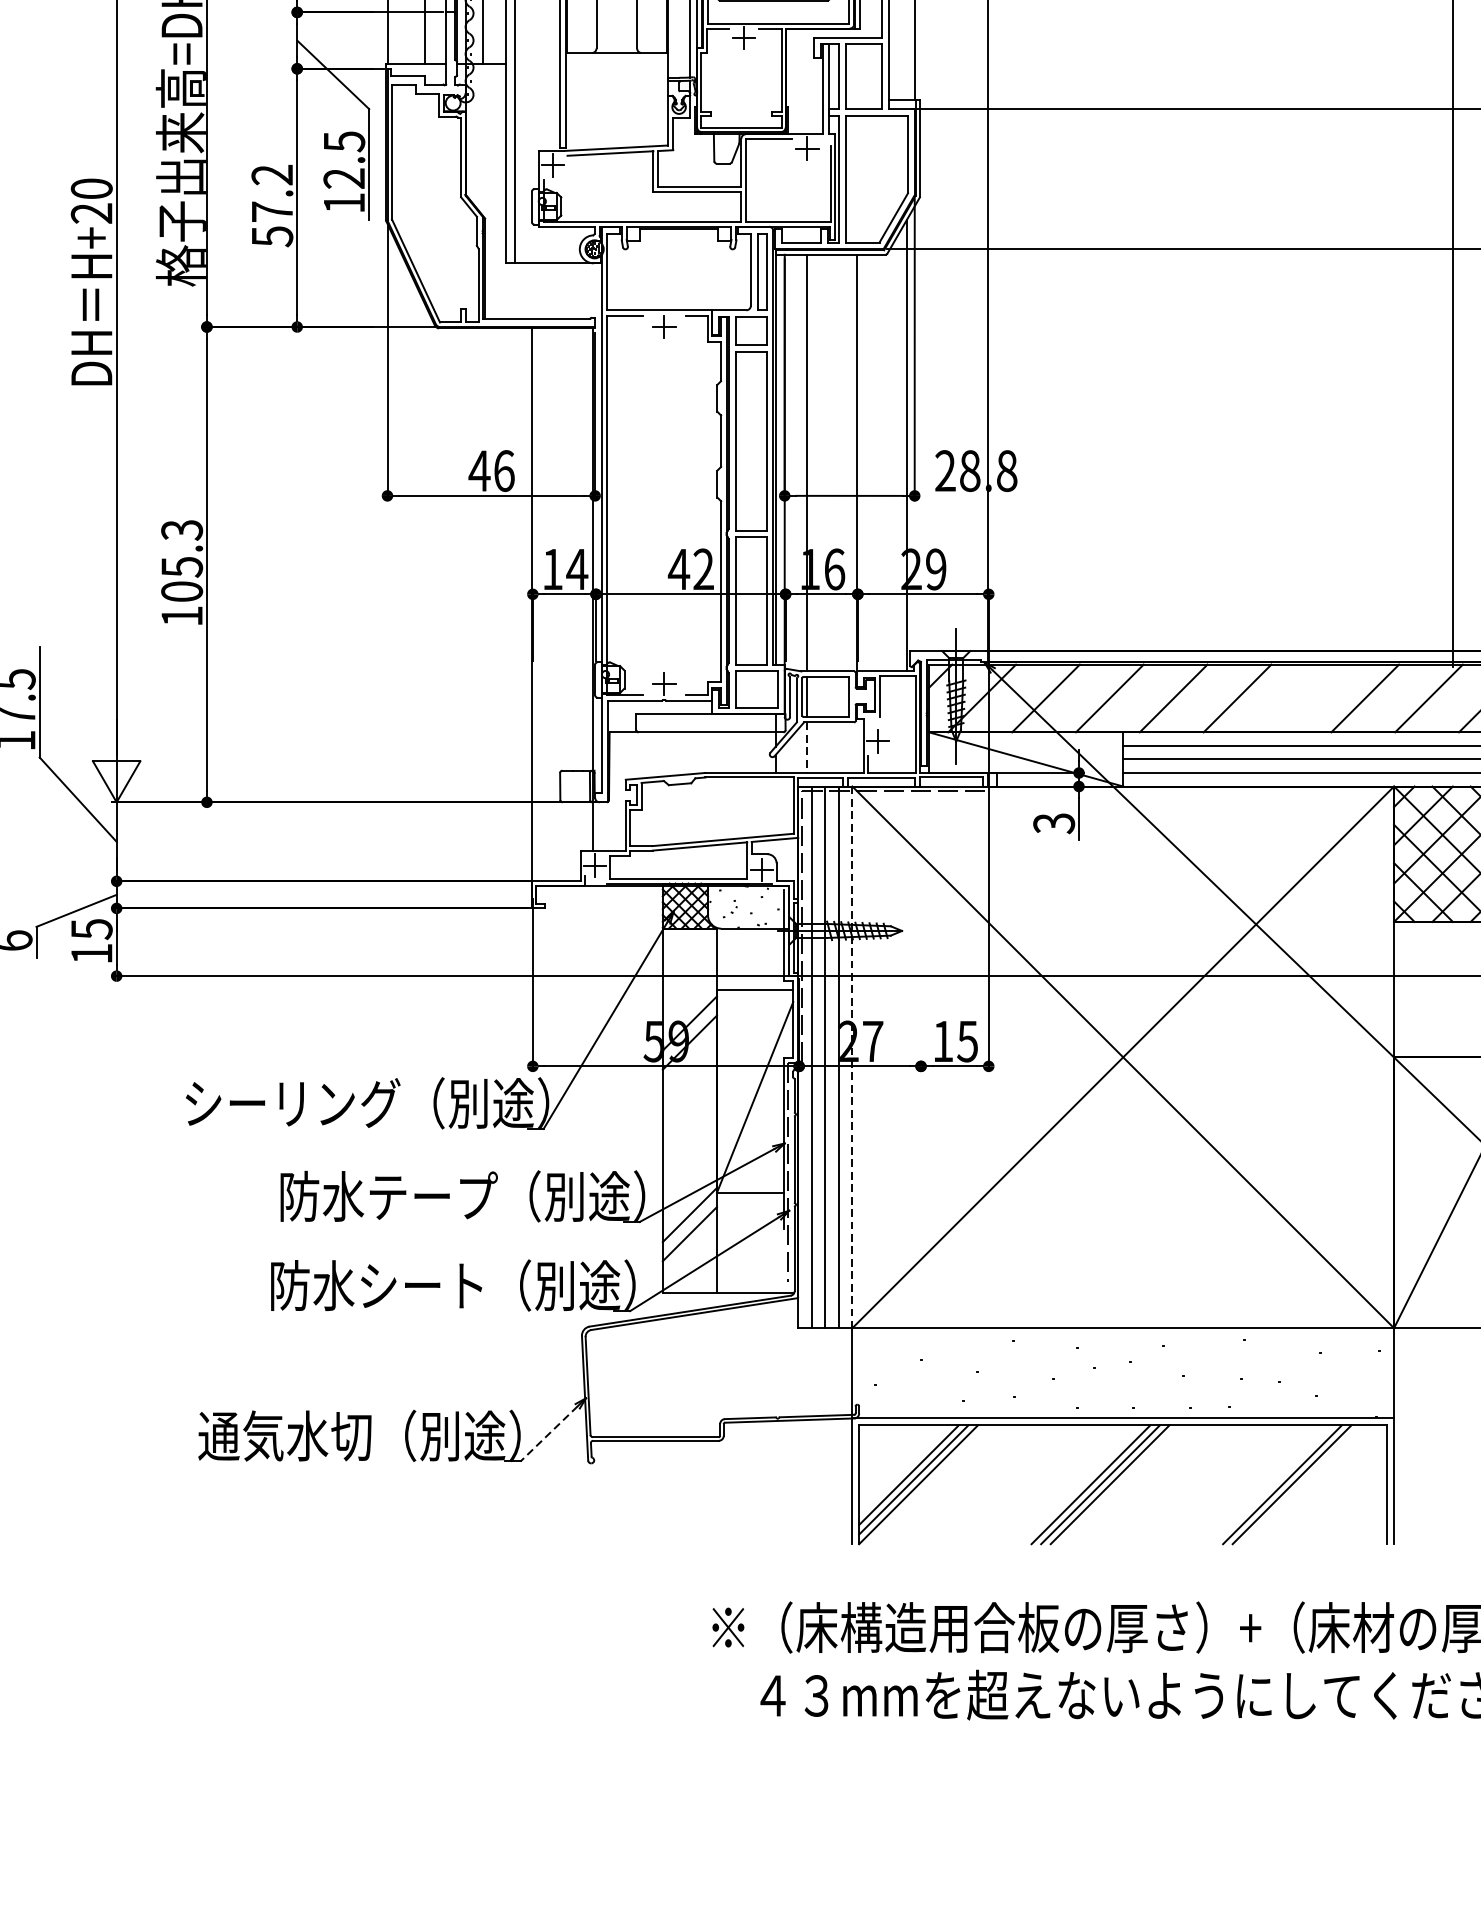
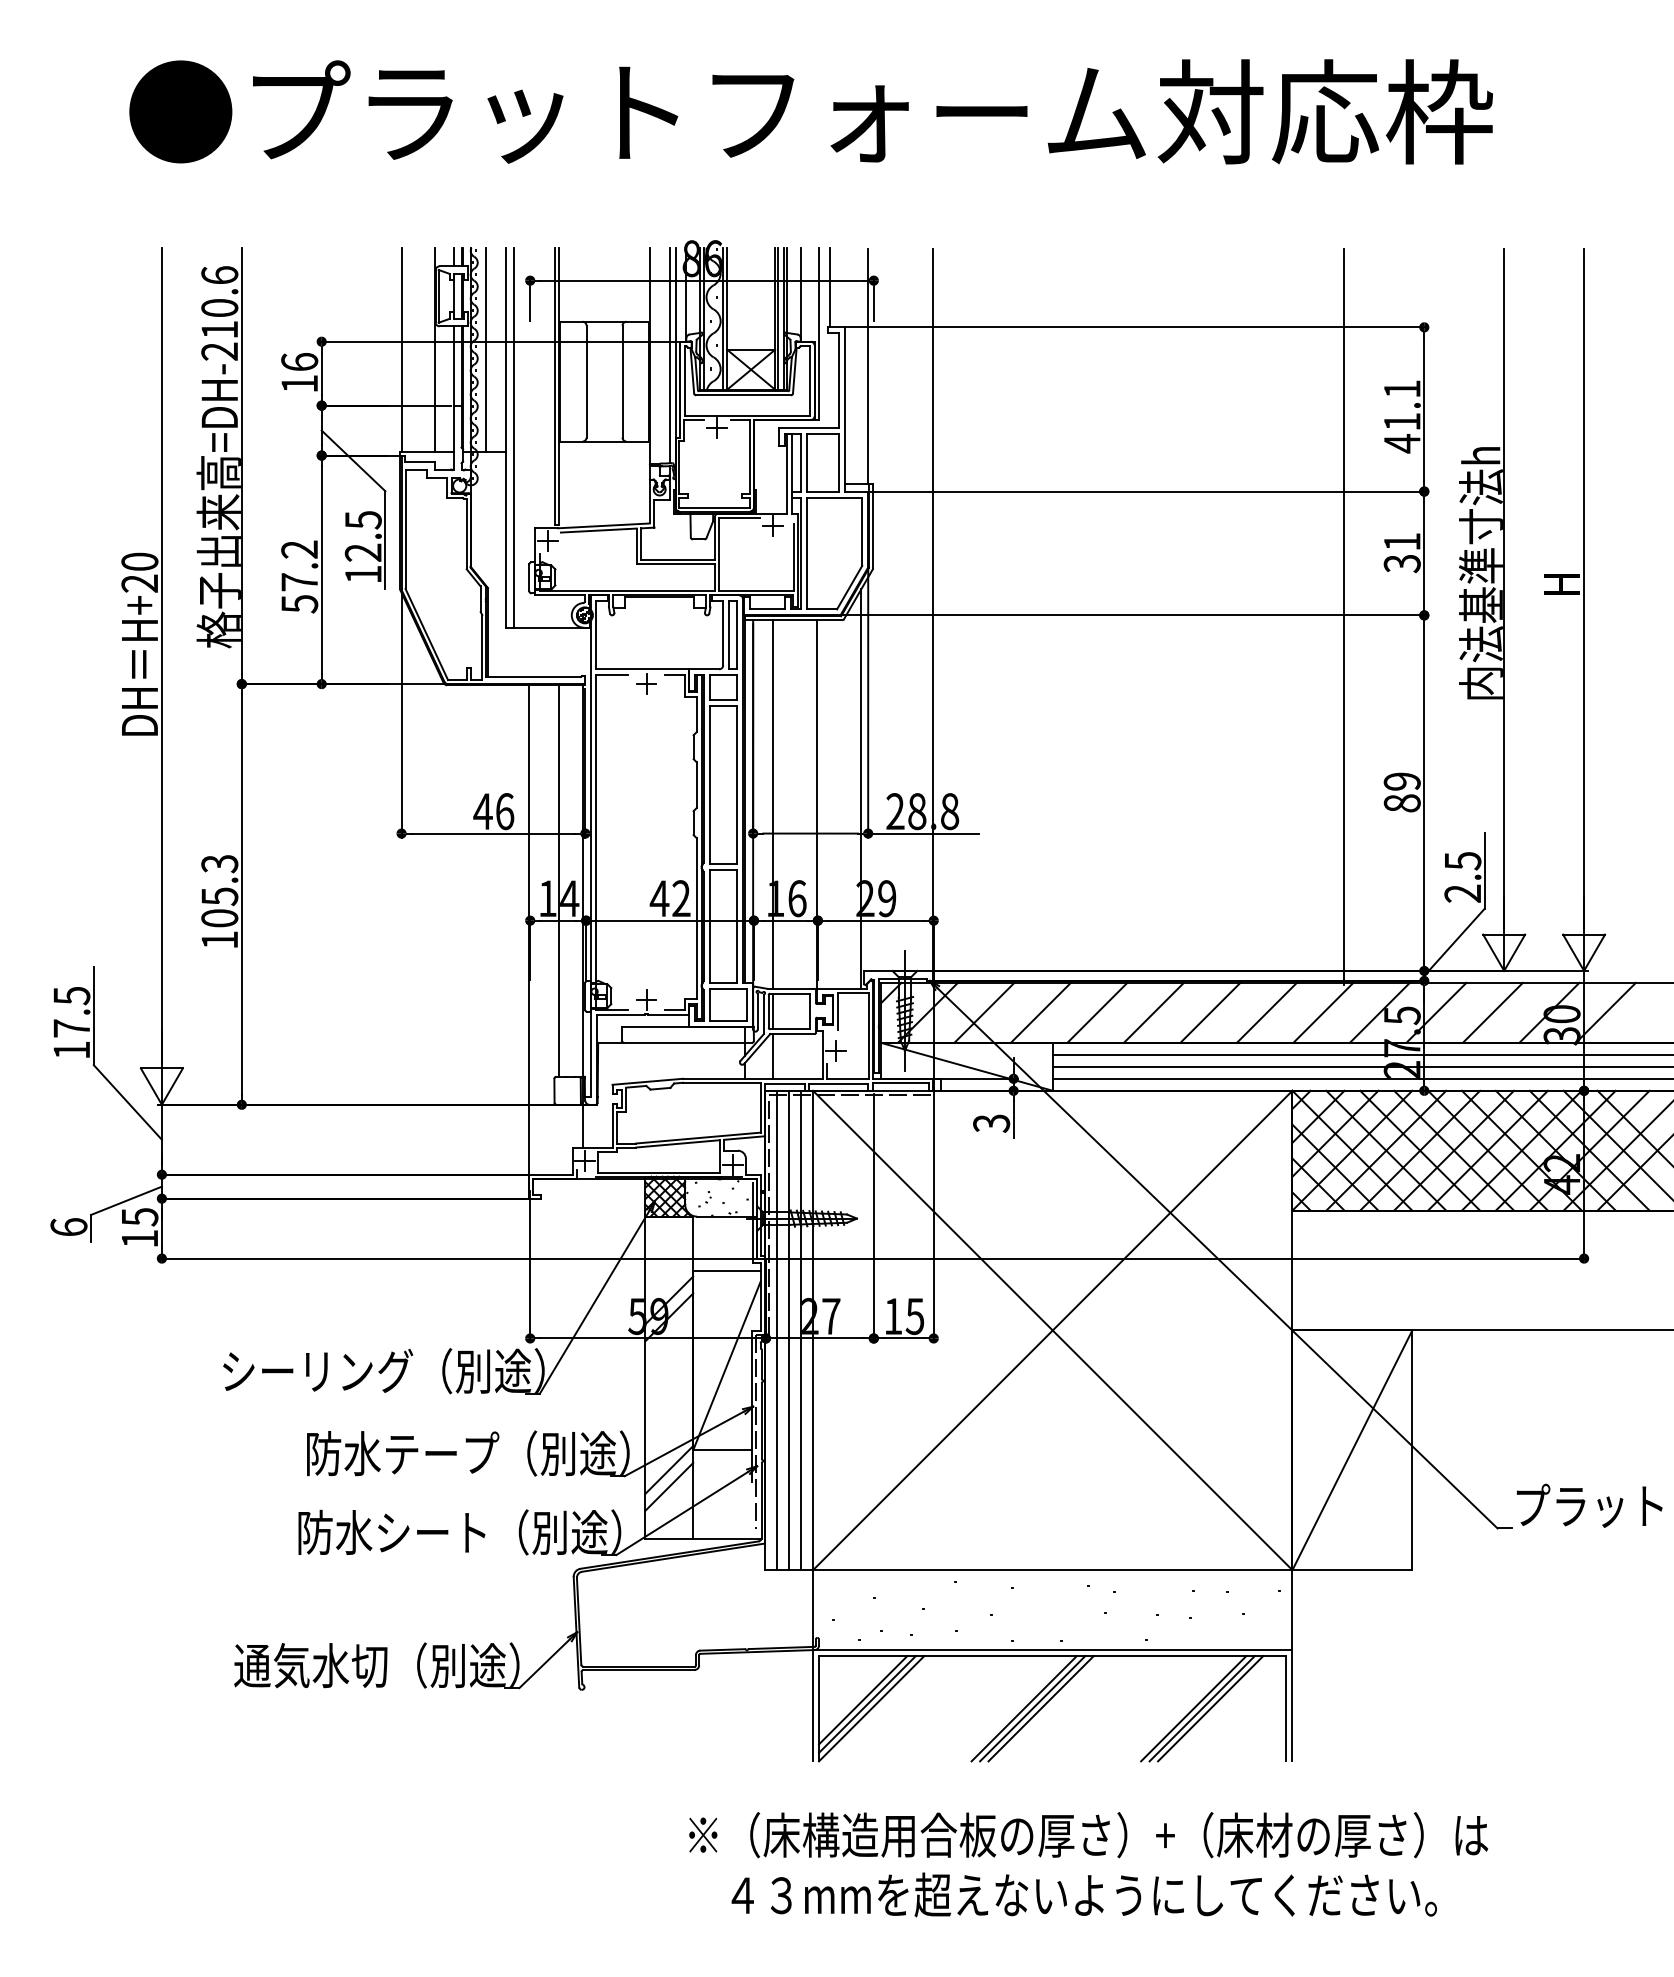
line: (977, 495) -> (923, 833), added
line: (565, 548) -> (559, 880), added
line: (1301, 698) -> (1210, 1012), added
line: (807, 747) -> (773, 1056), dashed -> solid
line: (920, 929) -> (873, 1217), added
line: (852, 1057) -> (813, 1330), dashed -> solid
line: (548, 1434) -> (544, 1664), dashed -> solid
line: (1301, 1484) -> (1210, 1708), added

